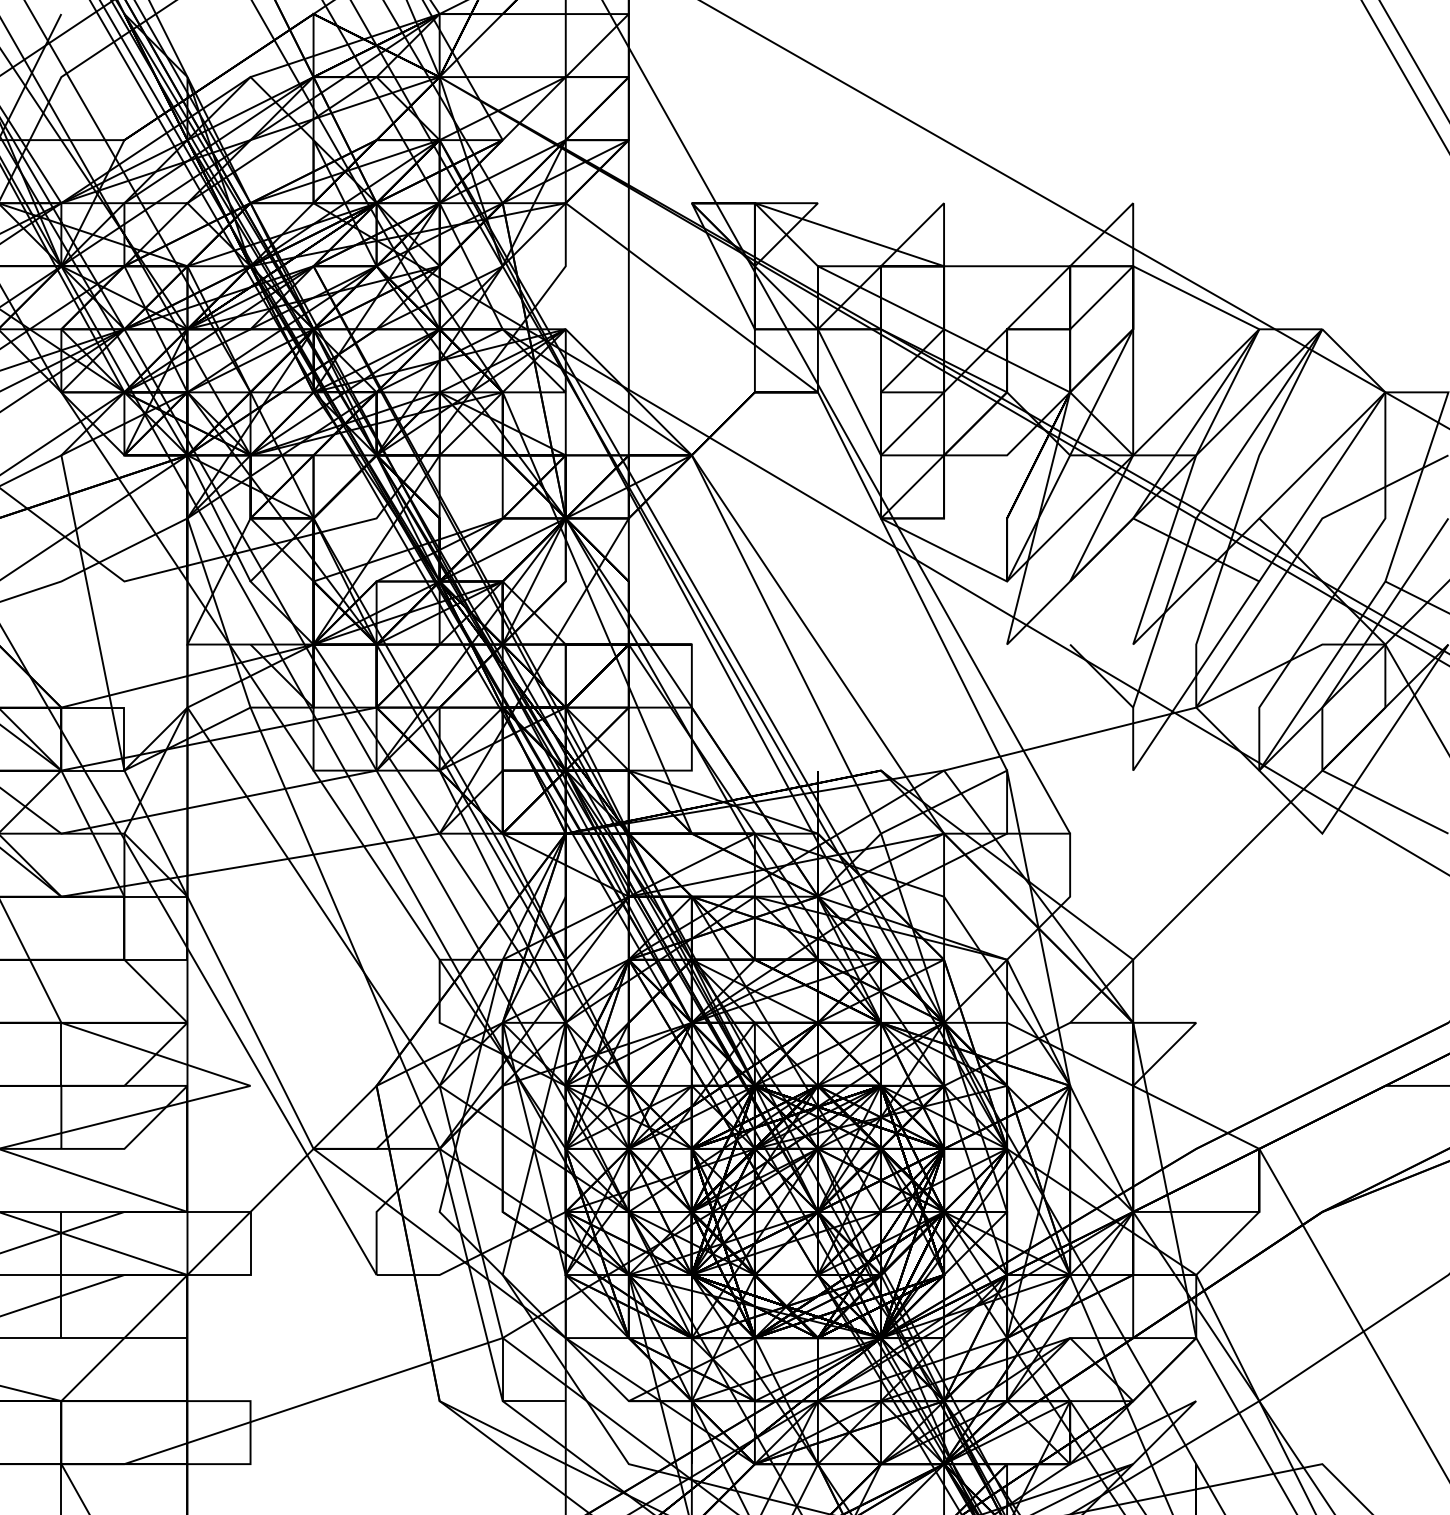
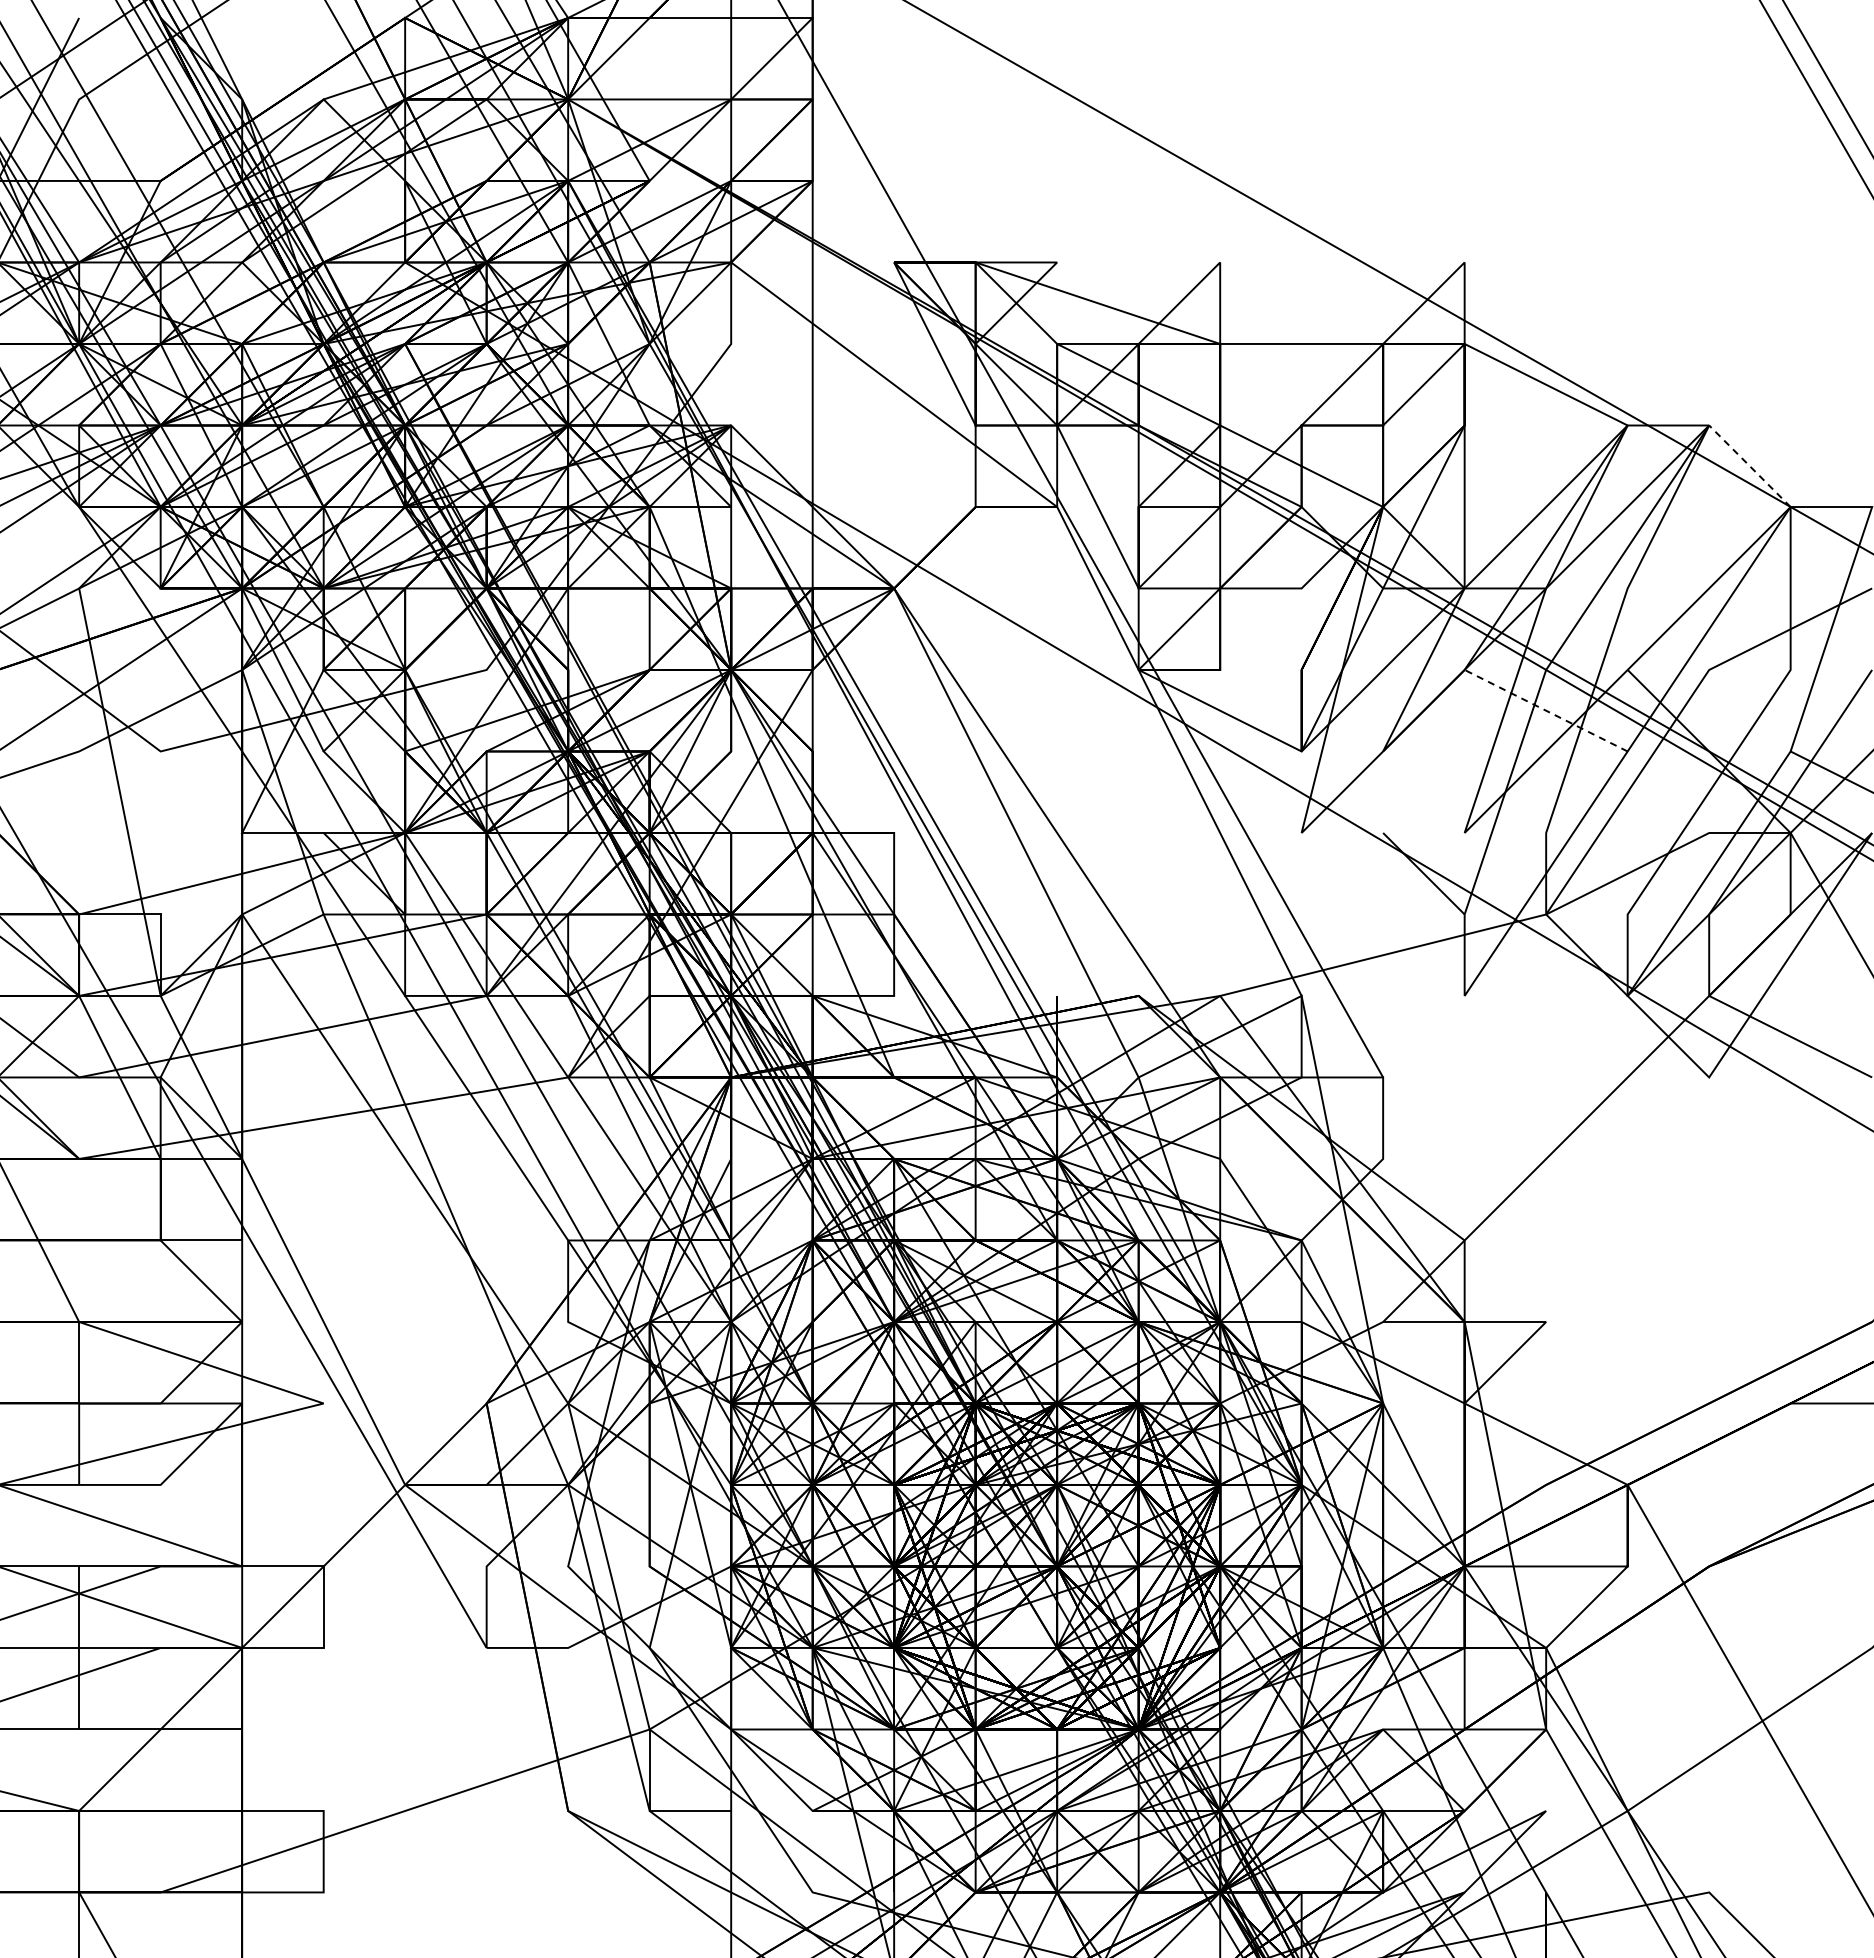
line: (1353, 361) -> (1749, 466), solid -> dashed
line: (1195, 549) -> (1545, 710), solid -> dashed

